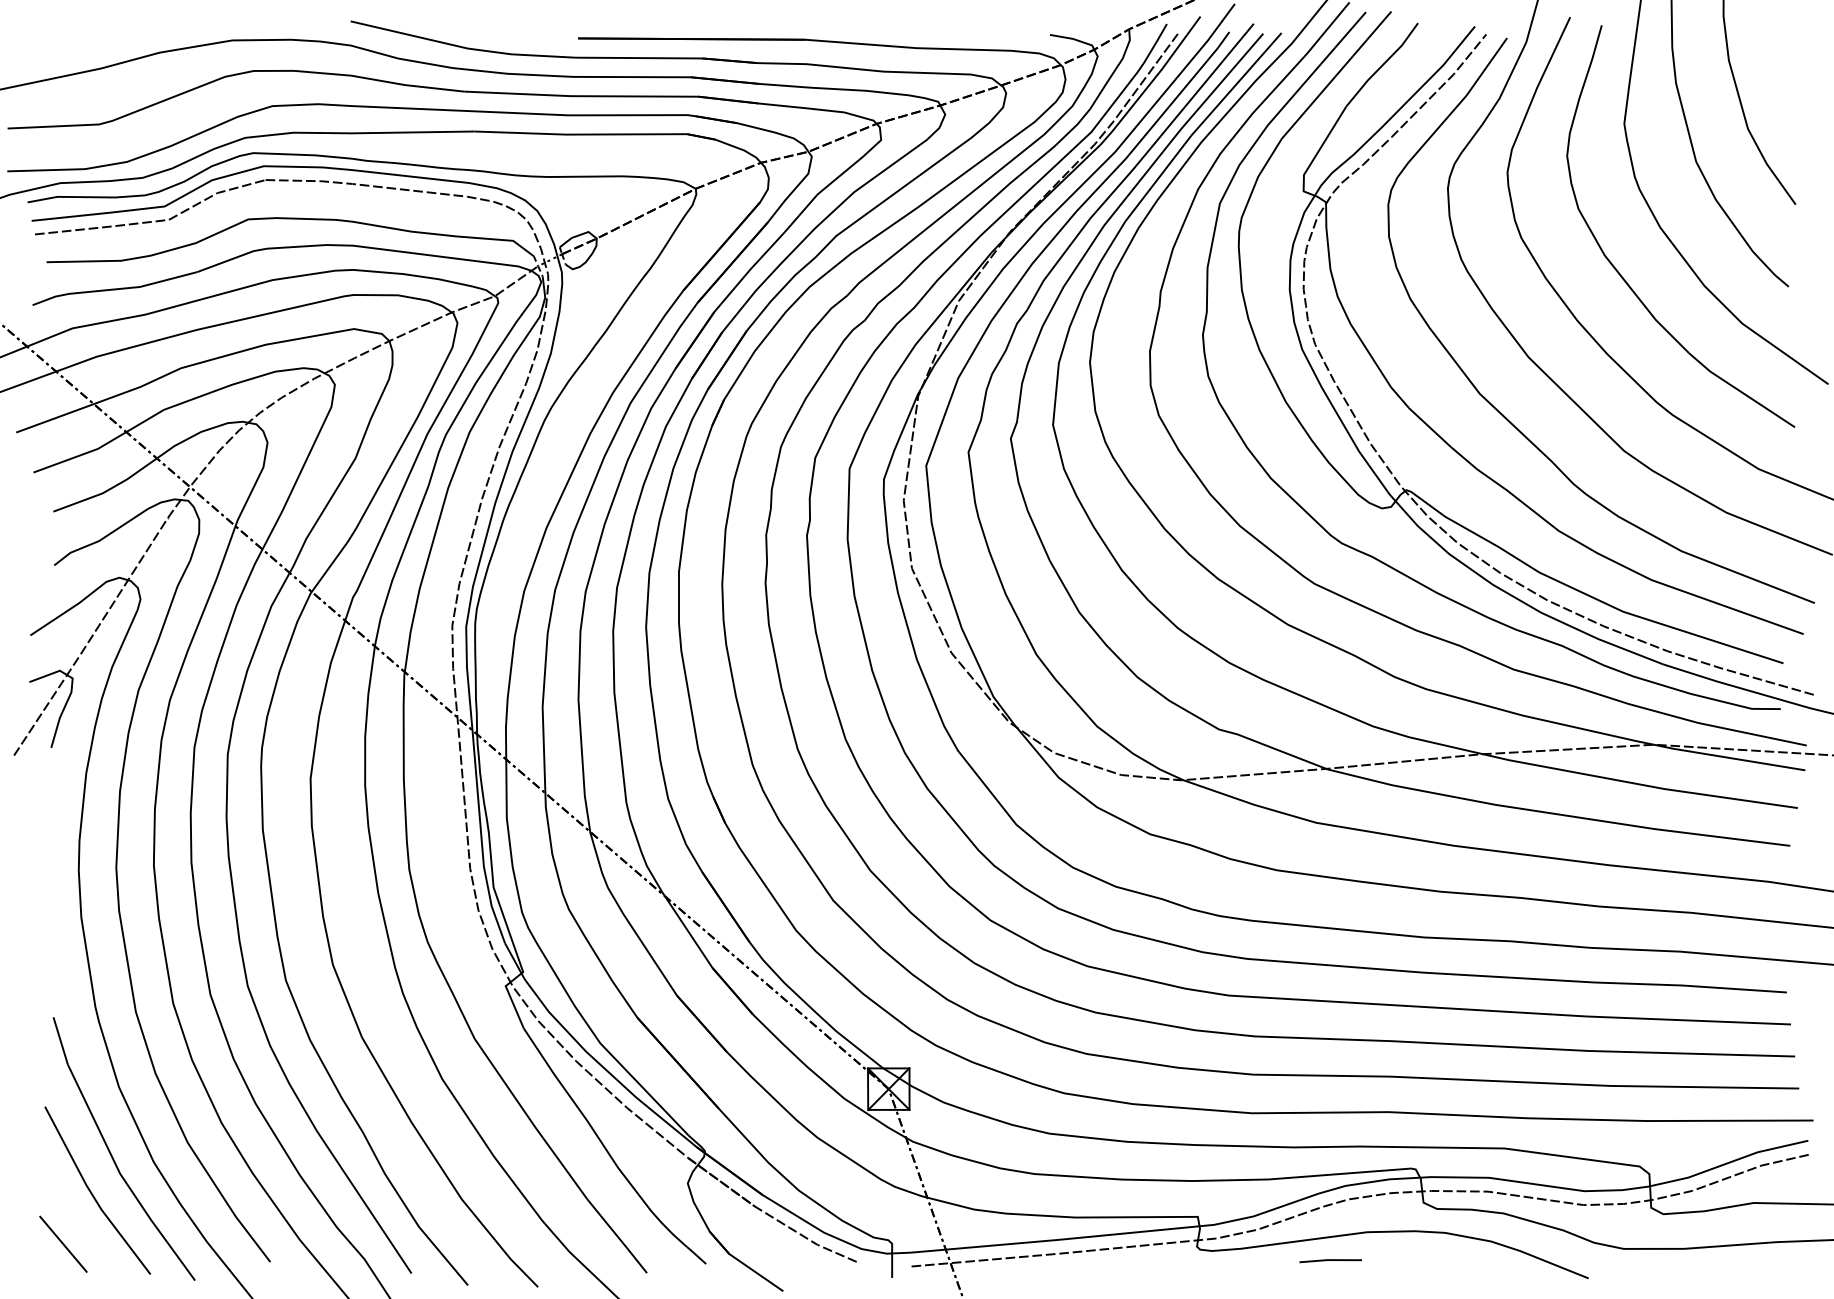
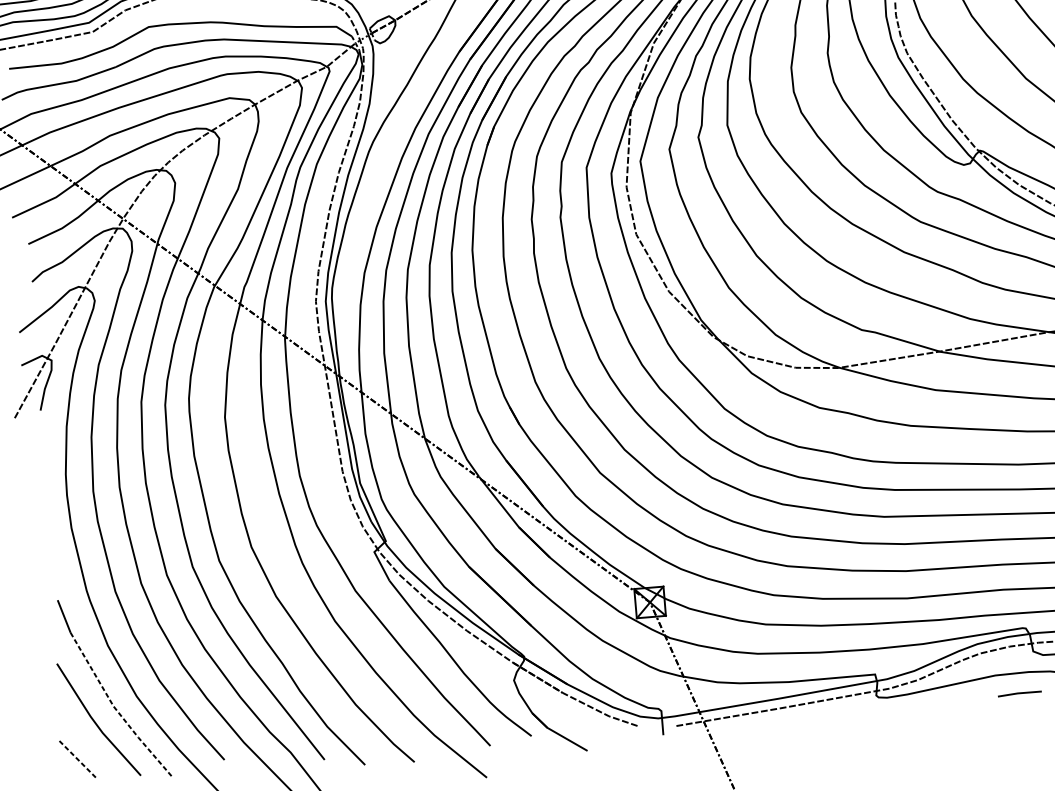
line: (122, 1177) -> (115, 709), solid -> dashed
line: (63, 1244) -> (77, 759), solid -> dashed
line: (1330, 1260) -> (1019, 693), moved

